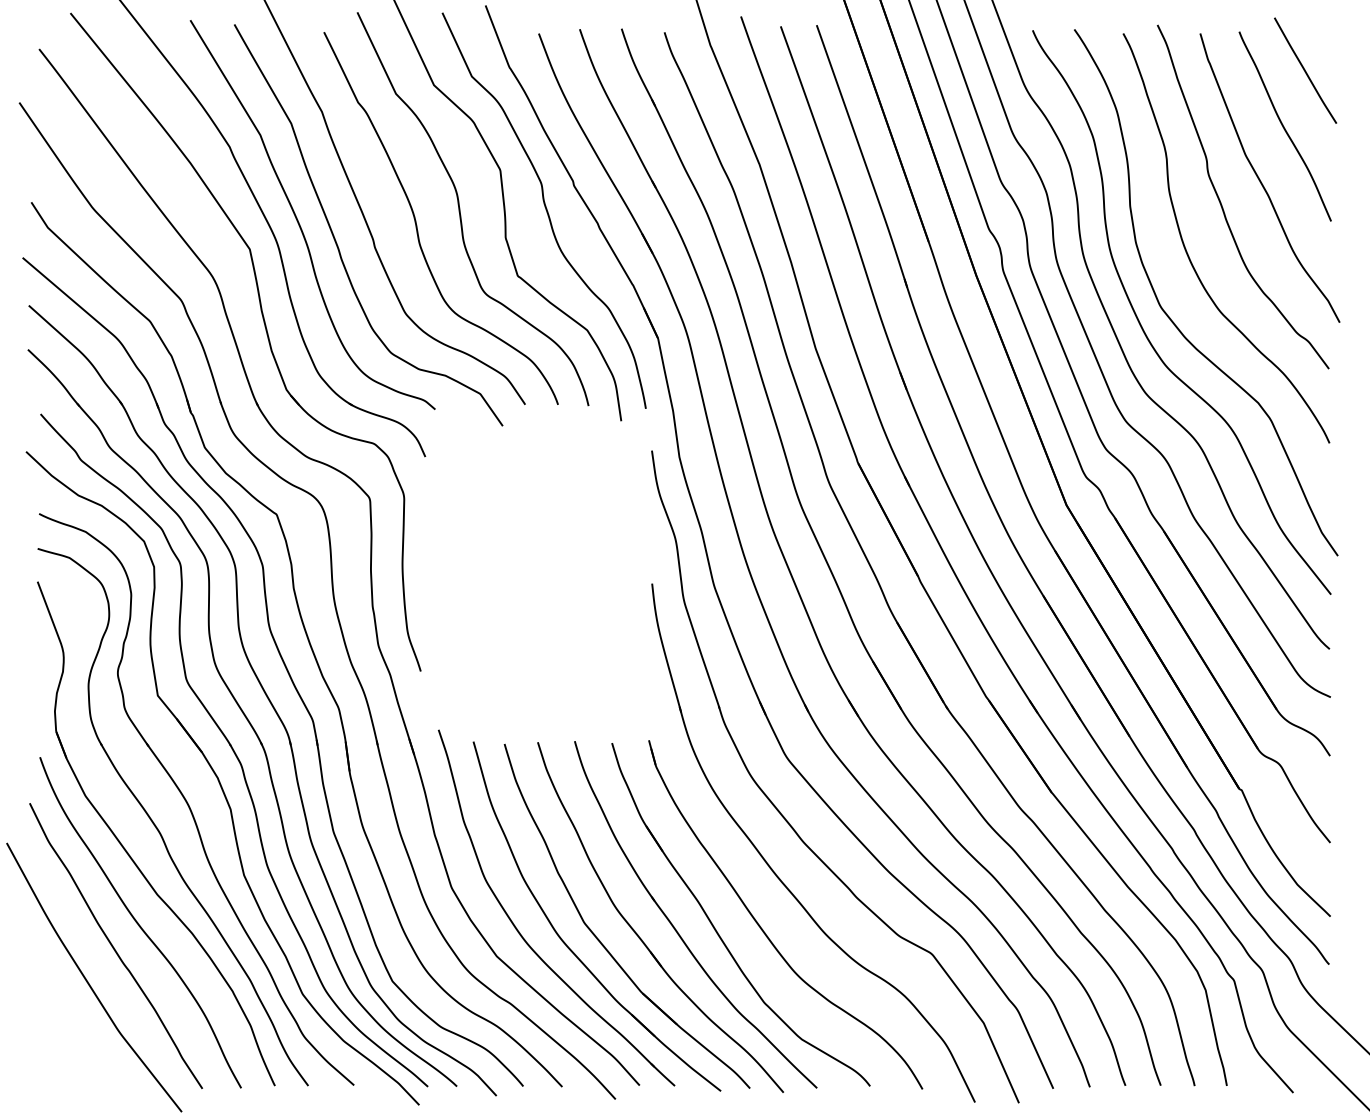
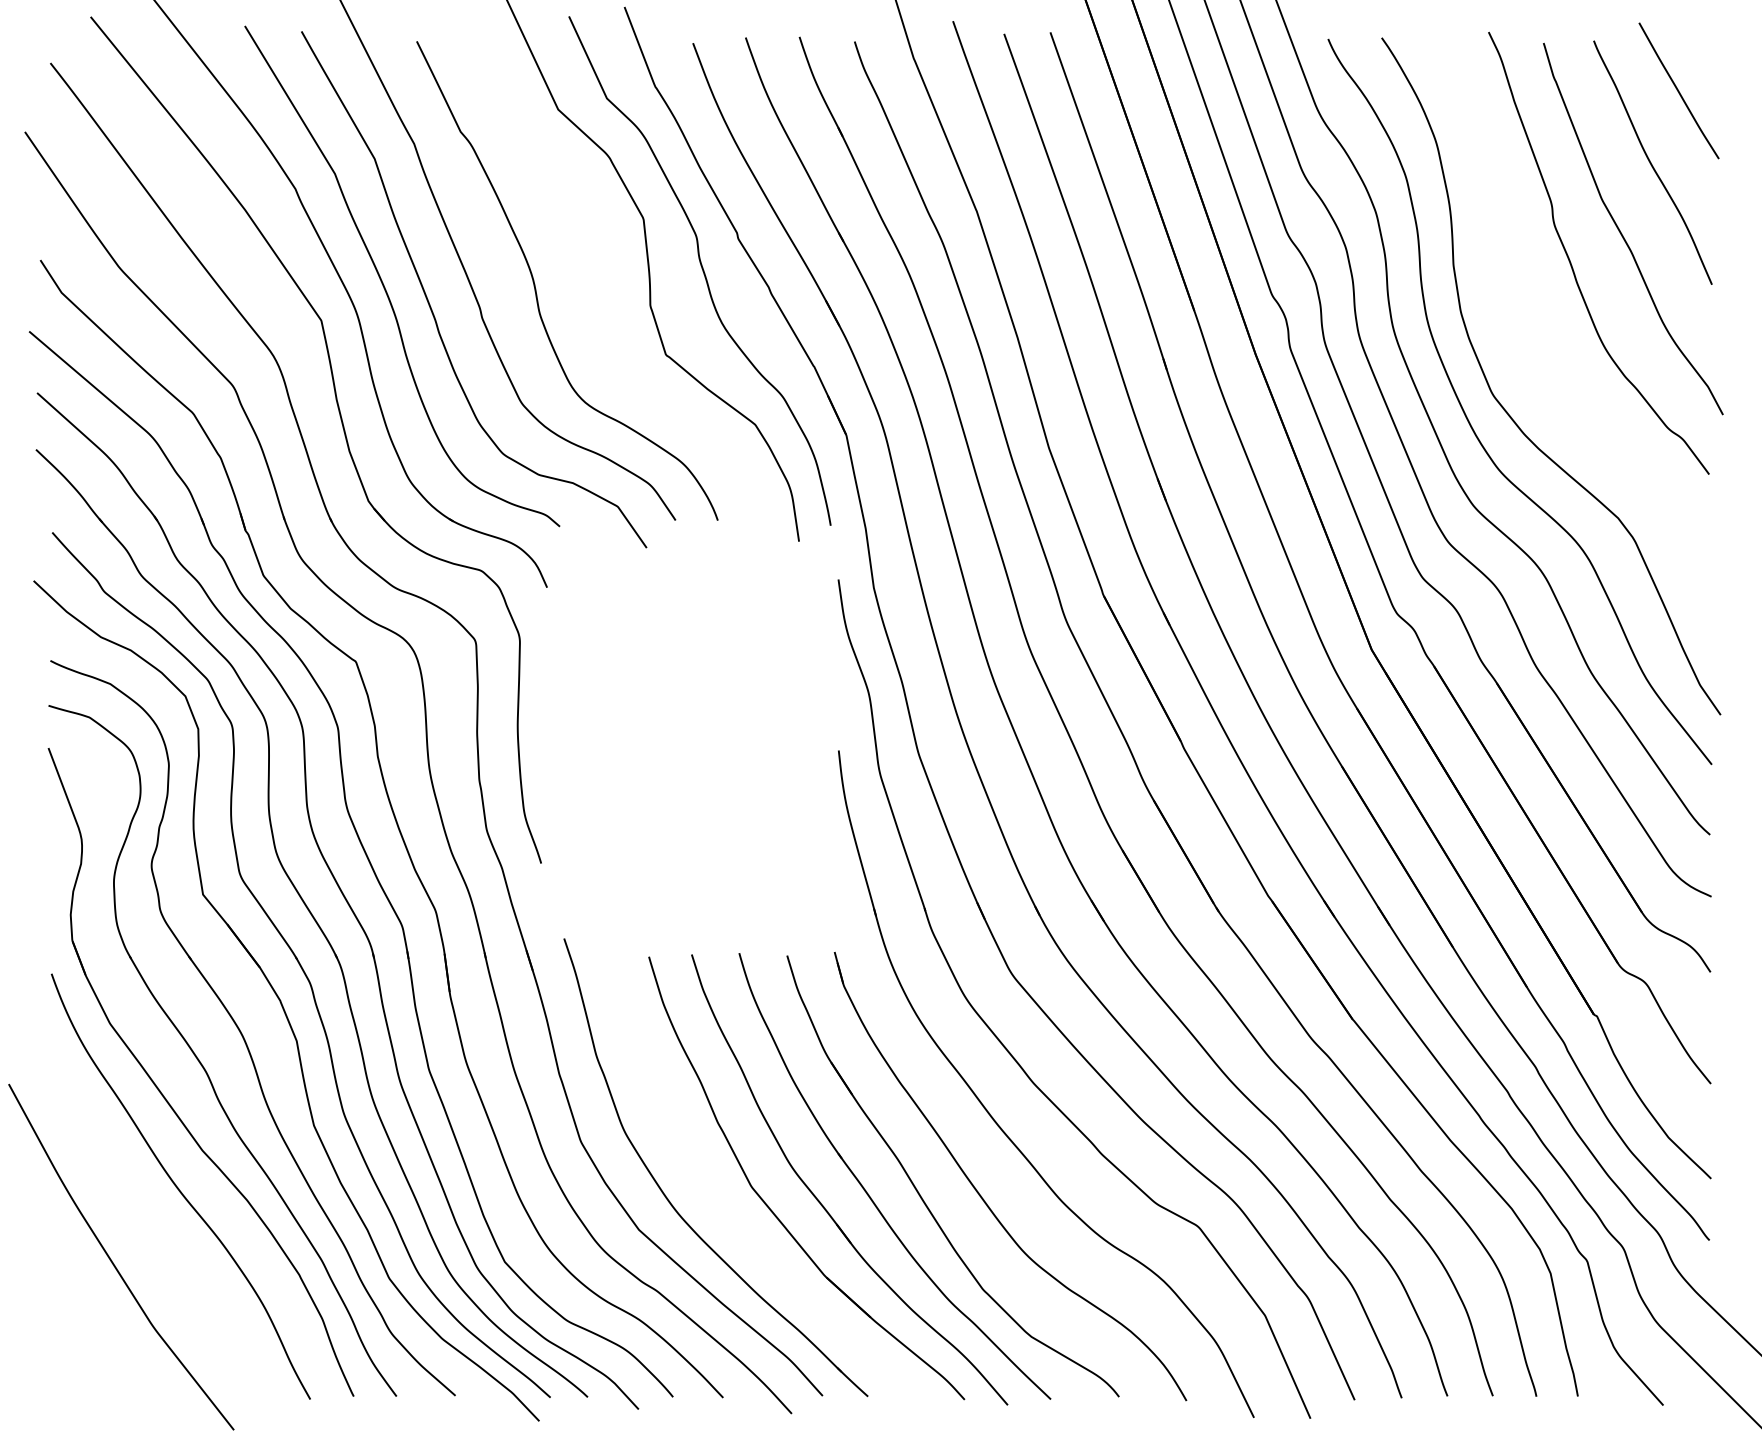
curve: (460, 211) -> (592, 271), removed
curve: (1187, 252) -> (1527, 324), removed
part: (564, 942) -> (726, 1211), removed
curve: (113, 946) -> (146, 1217), removed

